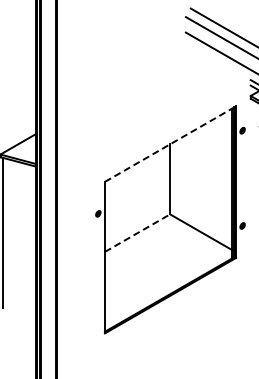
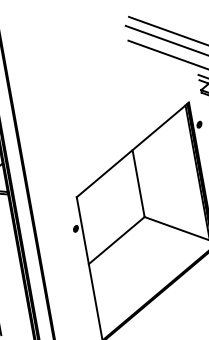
line: (170, 144) -> (132, 150), dashed -> solid
line: (137, 233) -> (116, 240), dashed -> solid

